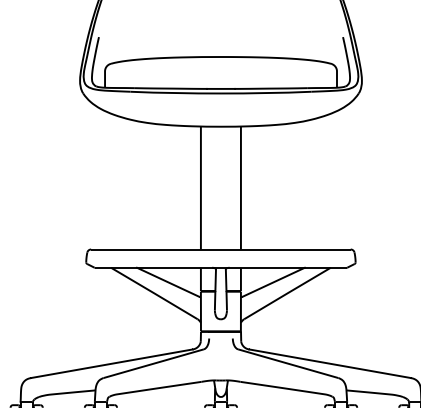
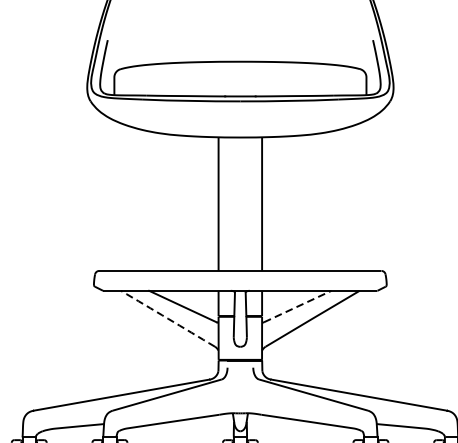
line: (274, 282) -> (298, 306), solid -> dashed
arc: (154, 293) -> (168, 318), solid -> dashed

